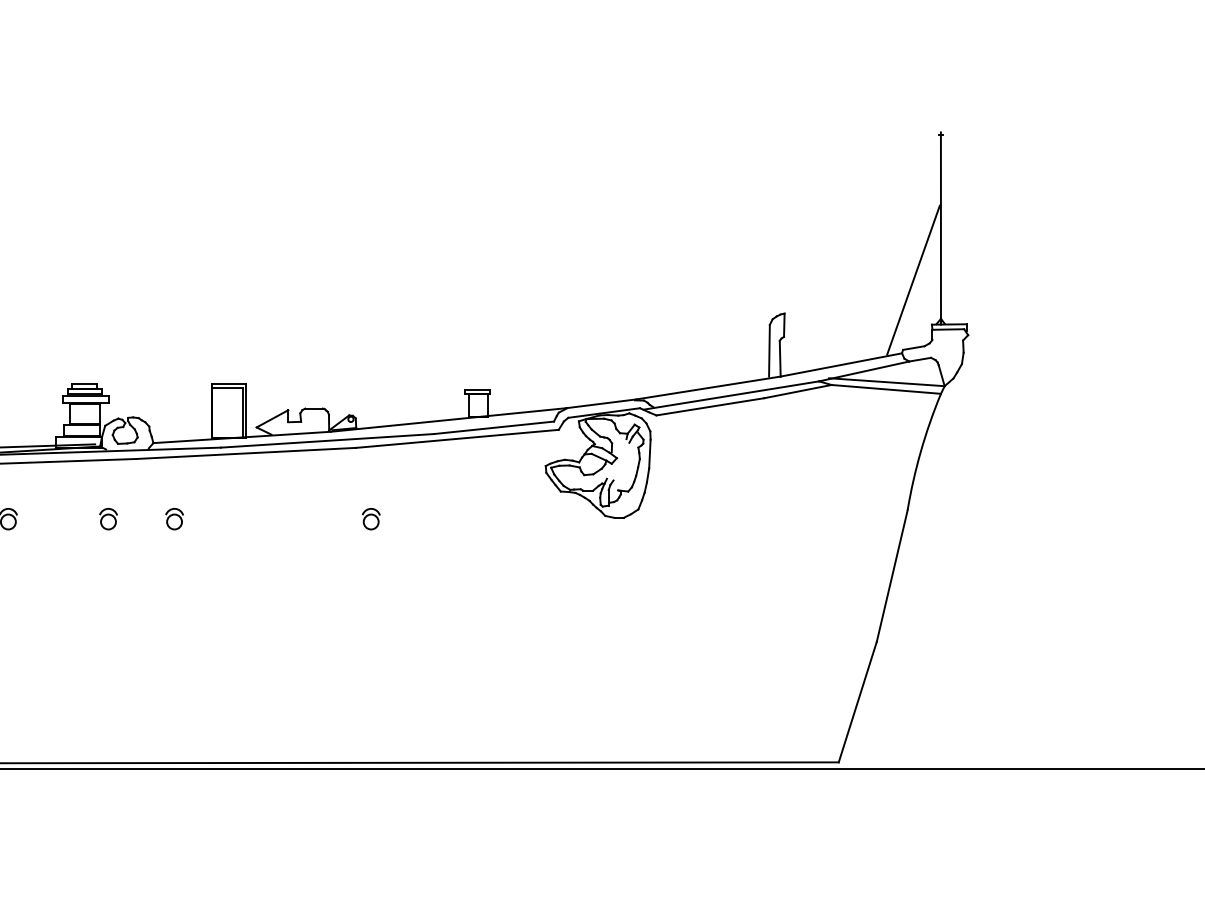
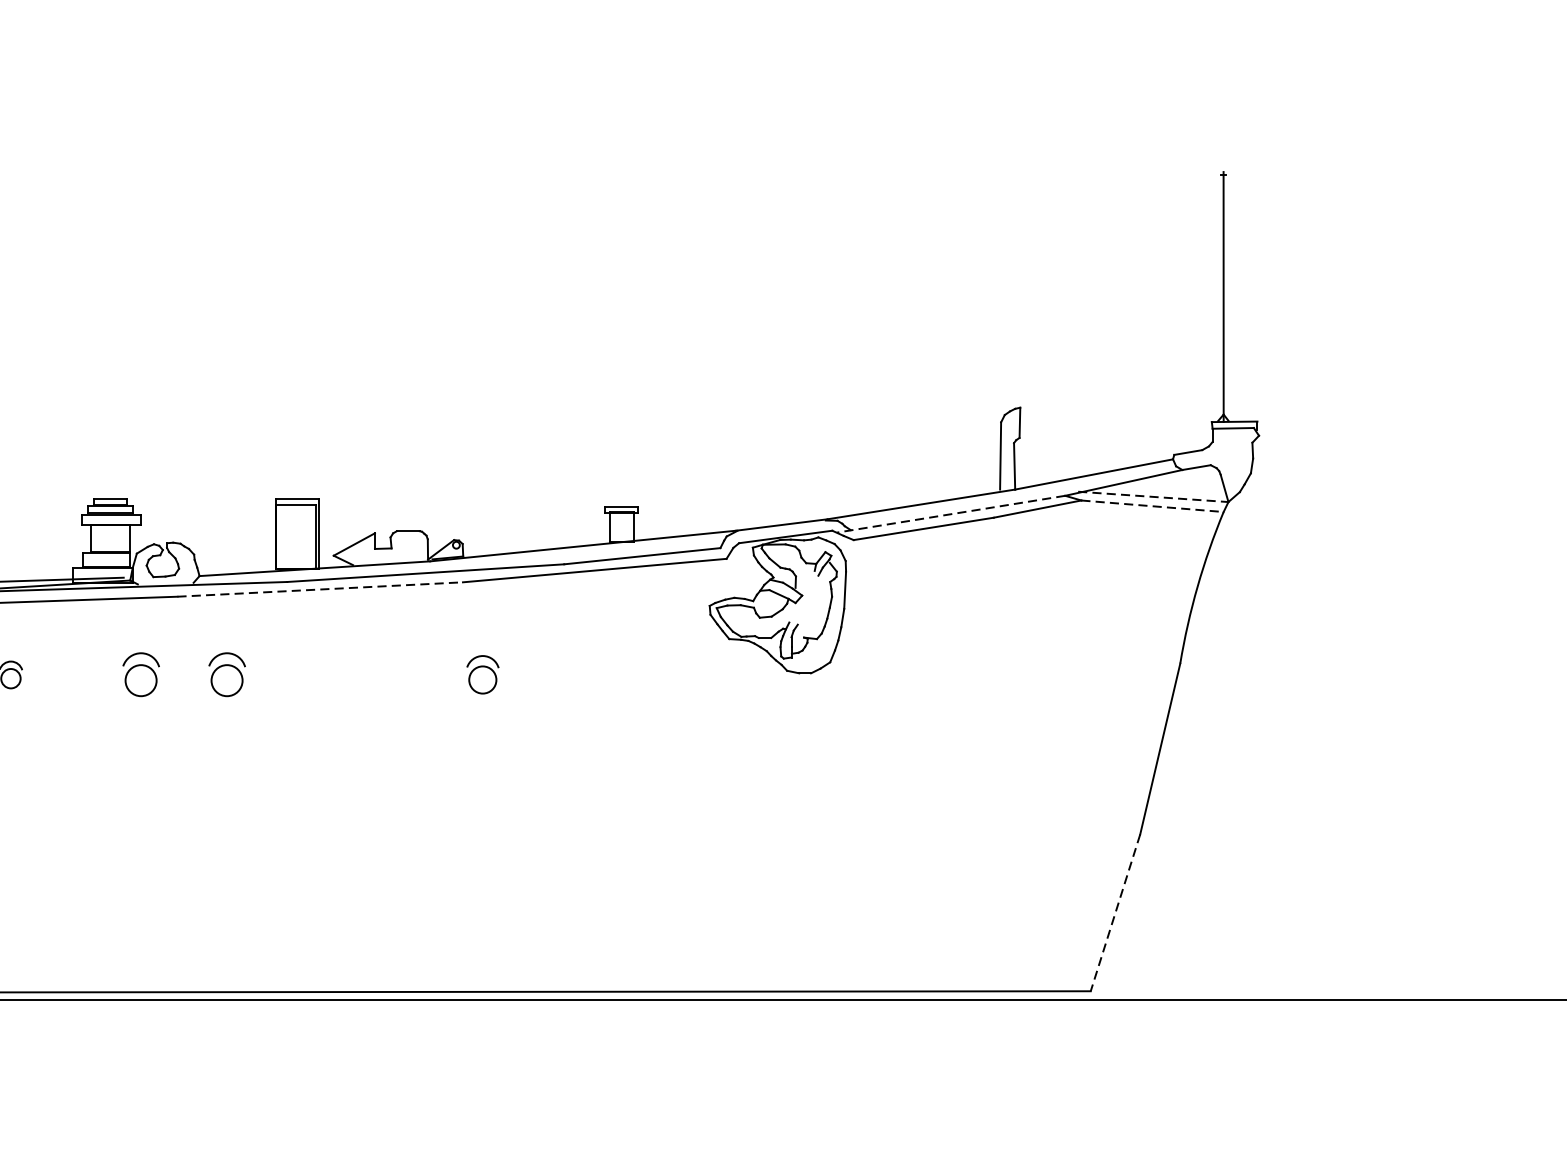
line: (913, 279) -> (1187, 363), removed
line: (886, 382) -> (1152, 497), solid -> dashed
line: (886, 389) -> (1152, 506), solid -> dashed
line: (731, 395) -> (951, 514), solid -> dashed
line: (246, 453) -> (320, 589), solid -> dashed
part: (108, 519) -> (141, 675), size x1.6
part: (174, 519) -> (226, 675), size x1.6
part: (370, 519) -> (481, 675), size x1.4
line: (857, 702) -> (1115, 913), solid -> dashed

